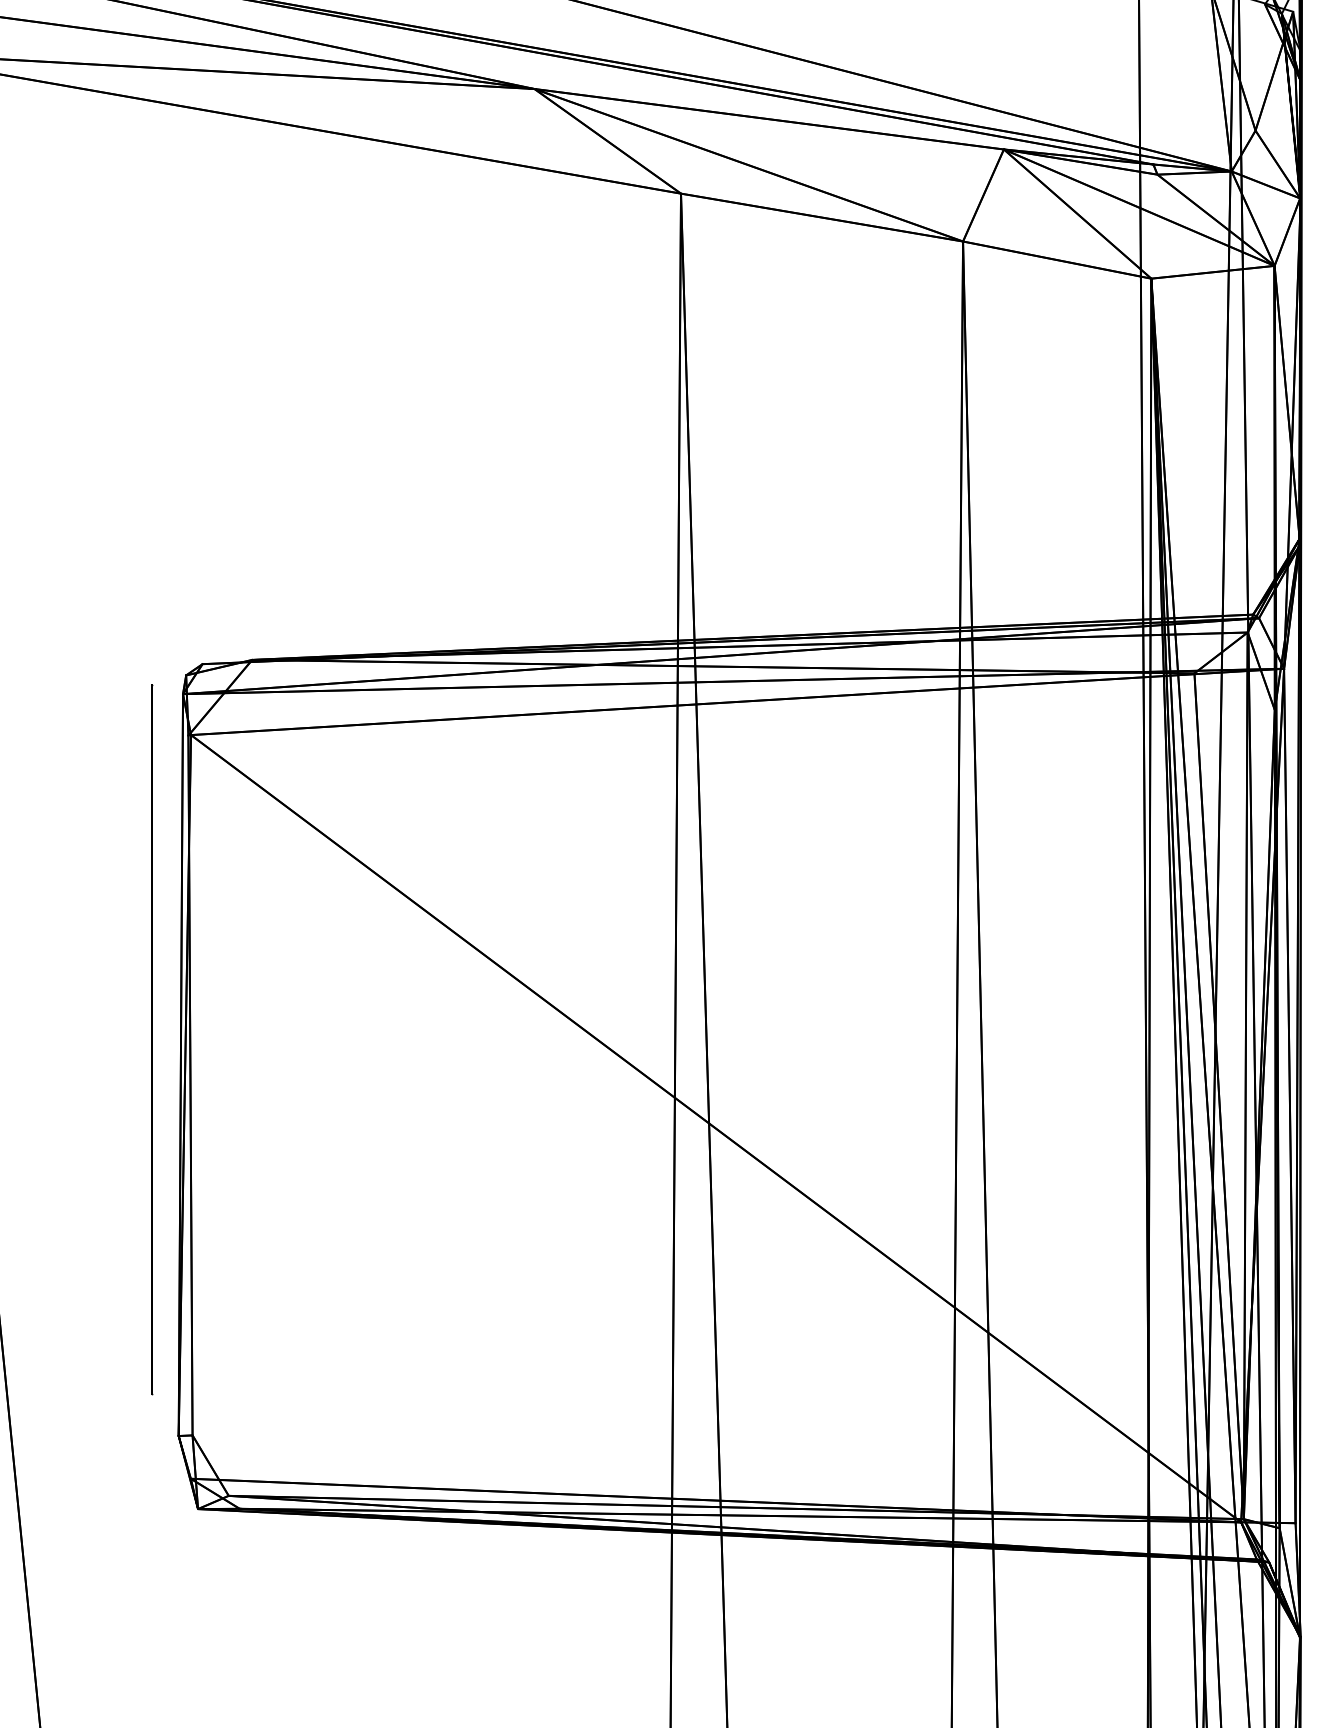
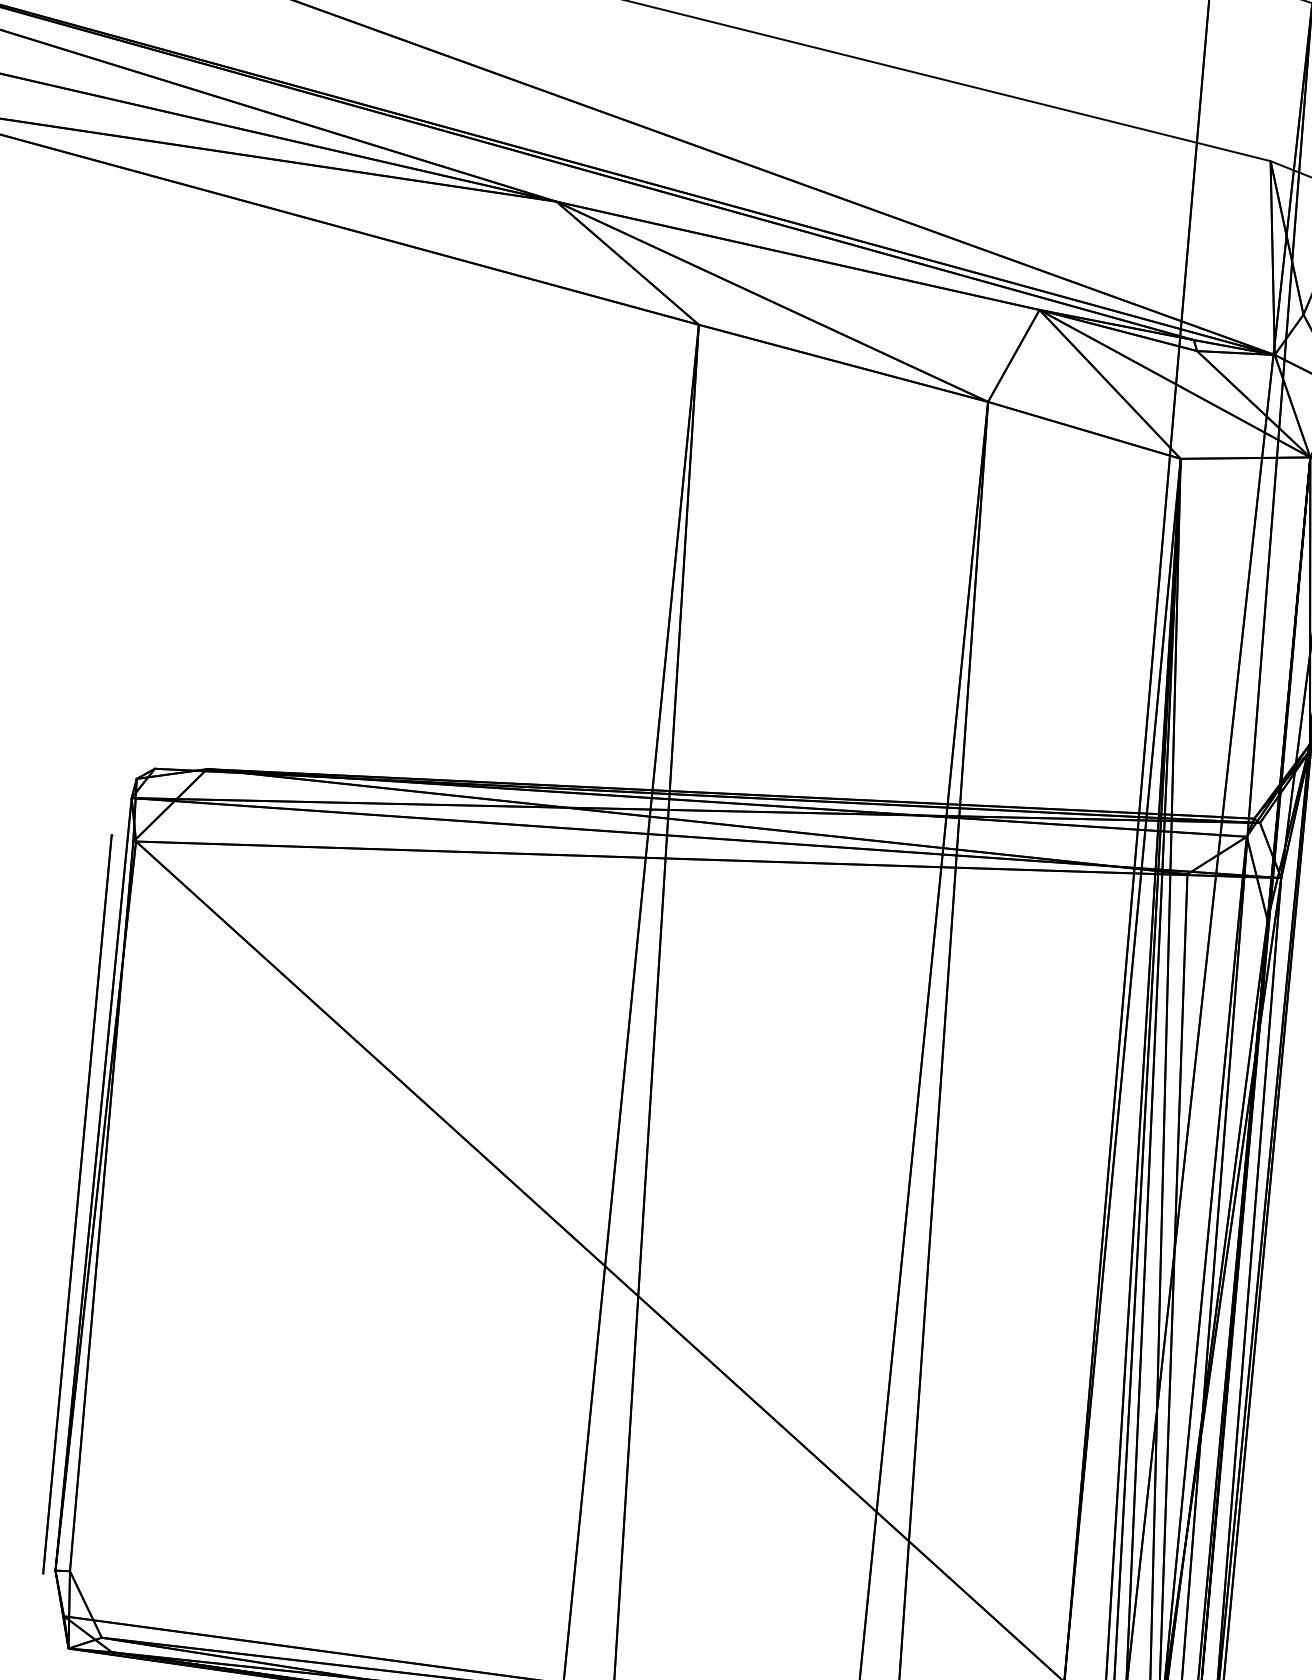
line: (152, 1039) -> (77, 1204), moved

